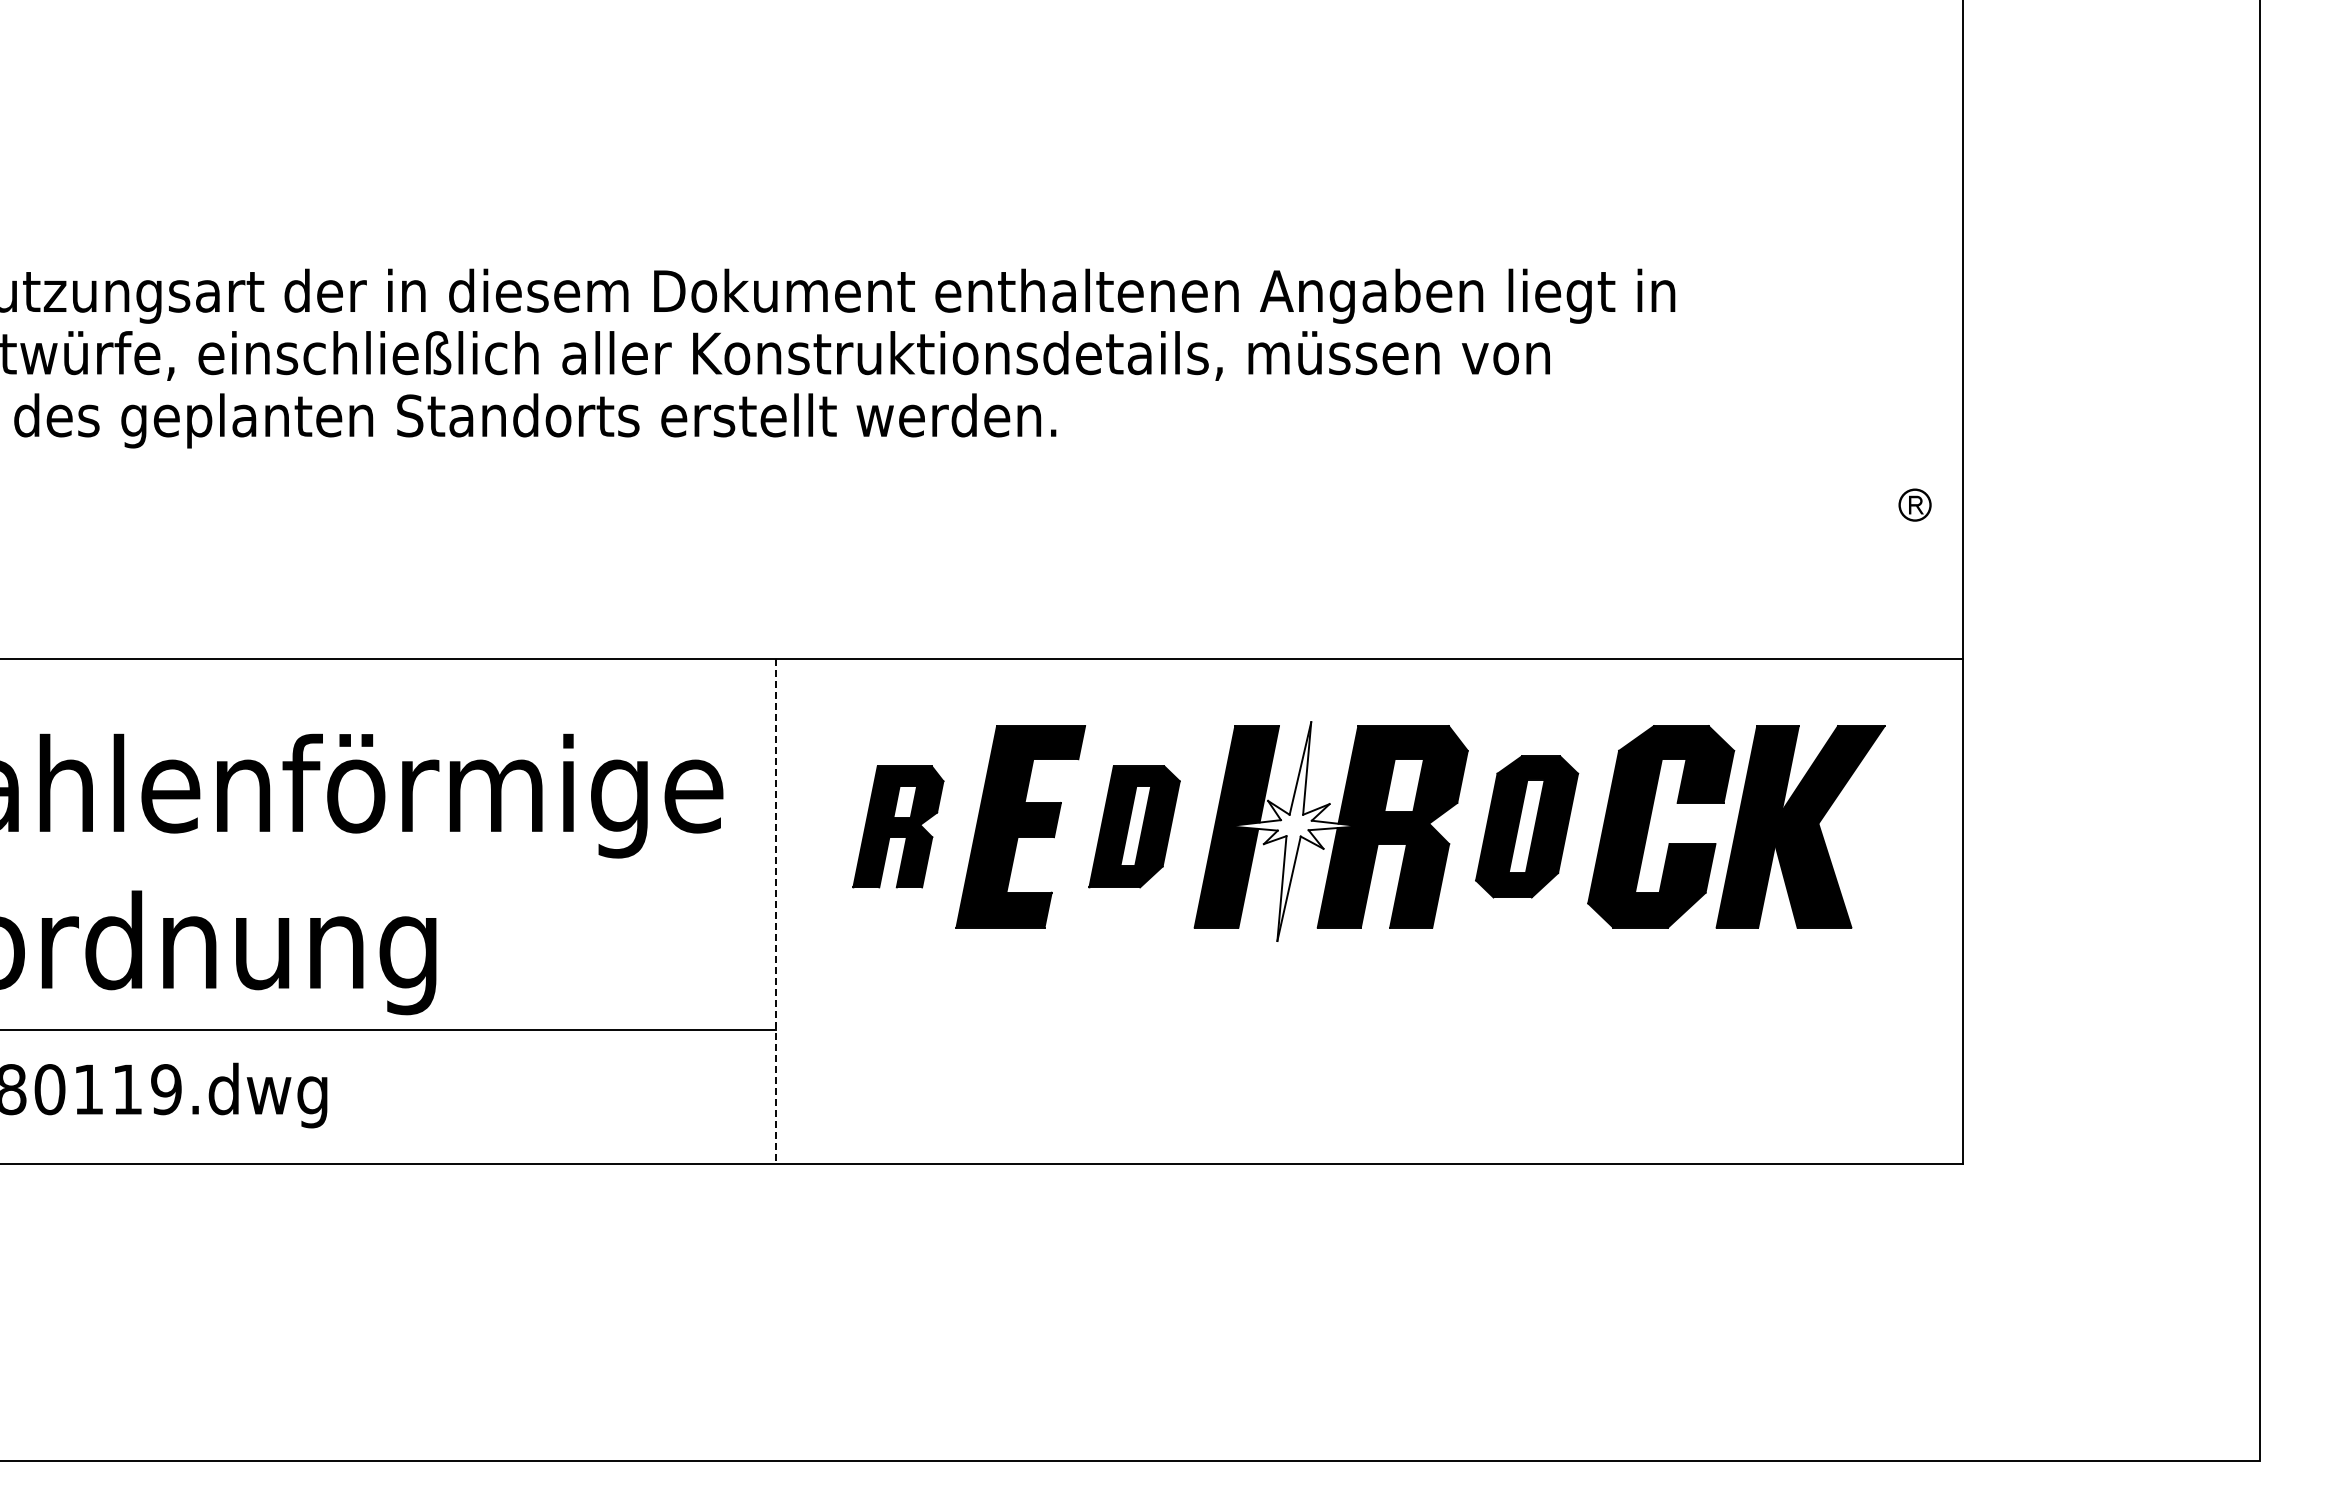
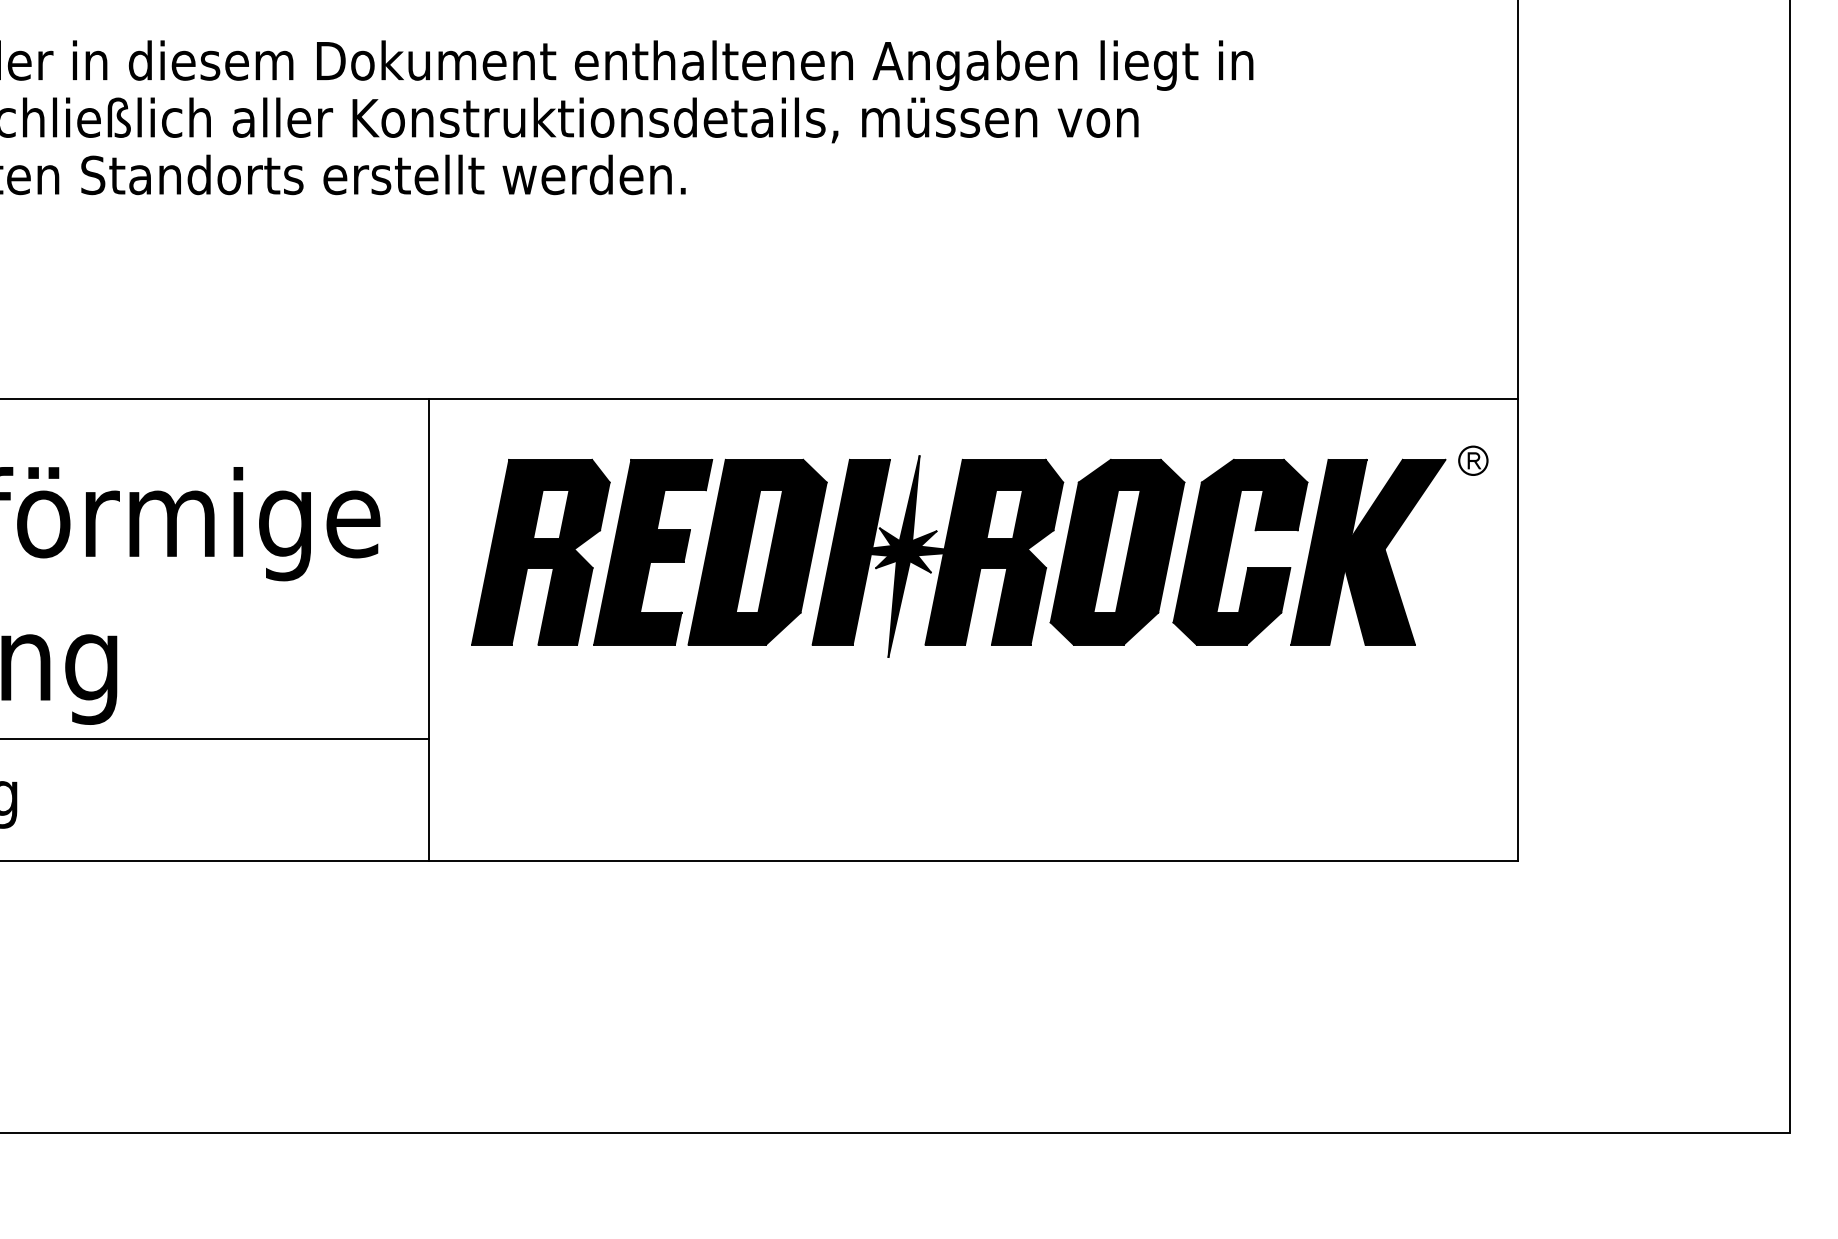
part: (1914, 504) -> (1472, 460), moved
part: (898, 826) -> (541, 551), size x1.67
part: (1134, 826) -> (757, 551), size x1.67
part: (1526, 826) -> (1116, 551), size x1.43
fill: (1293, 831) -> (903, 556), added
line: (776, 912) -> (429, 630), dashed -> solid

